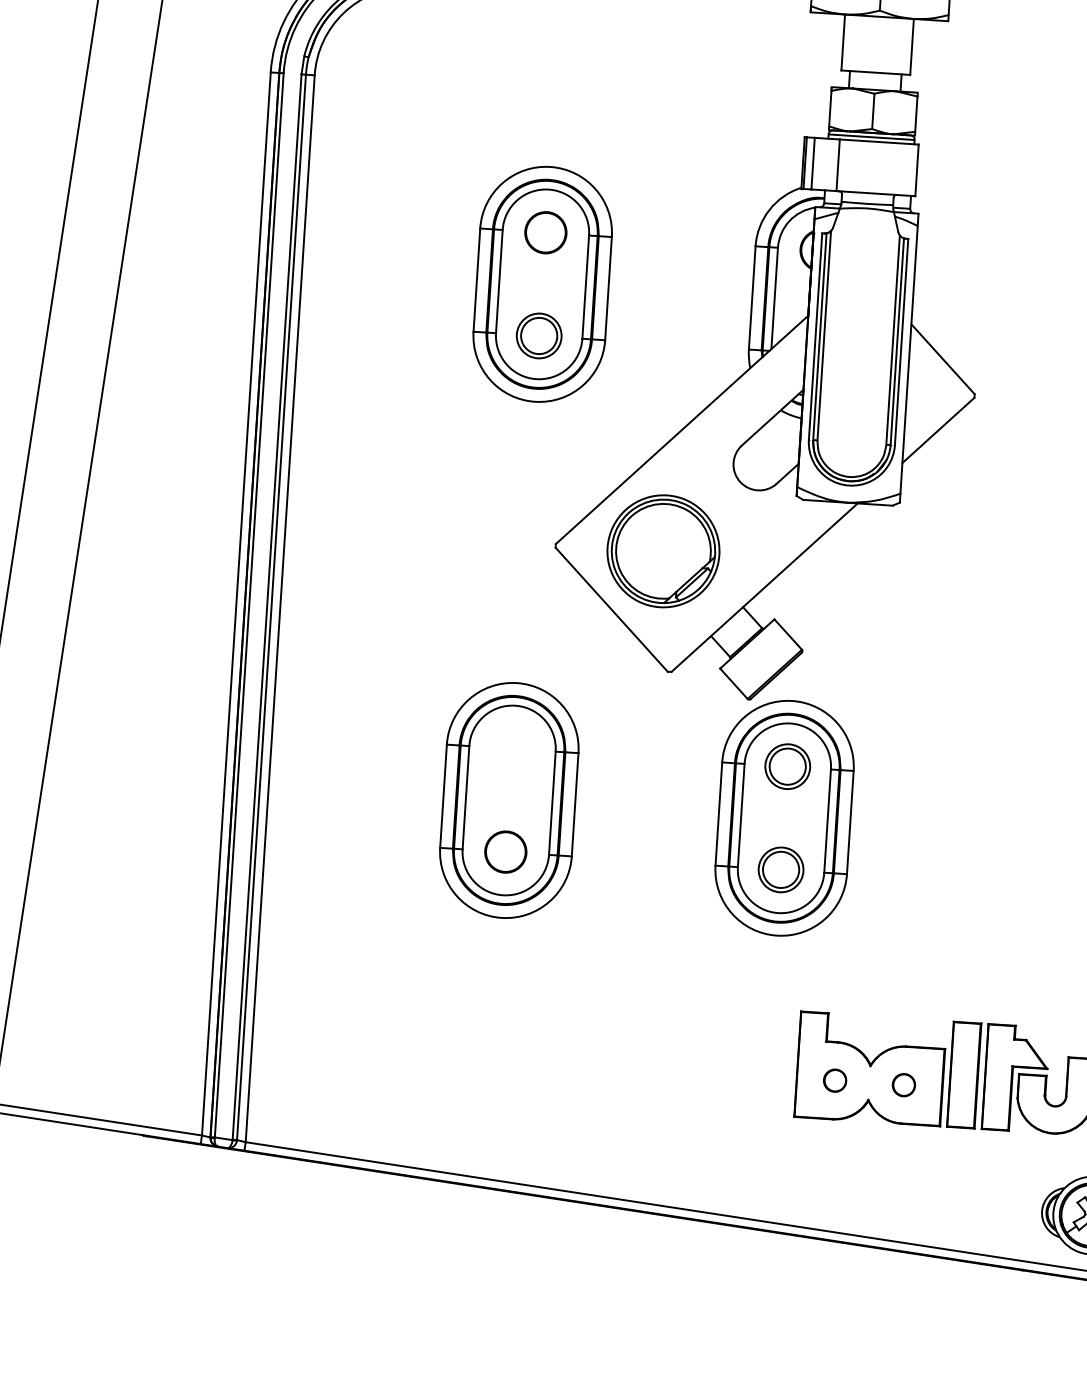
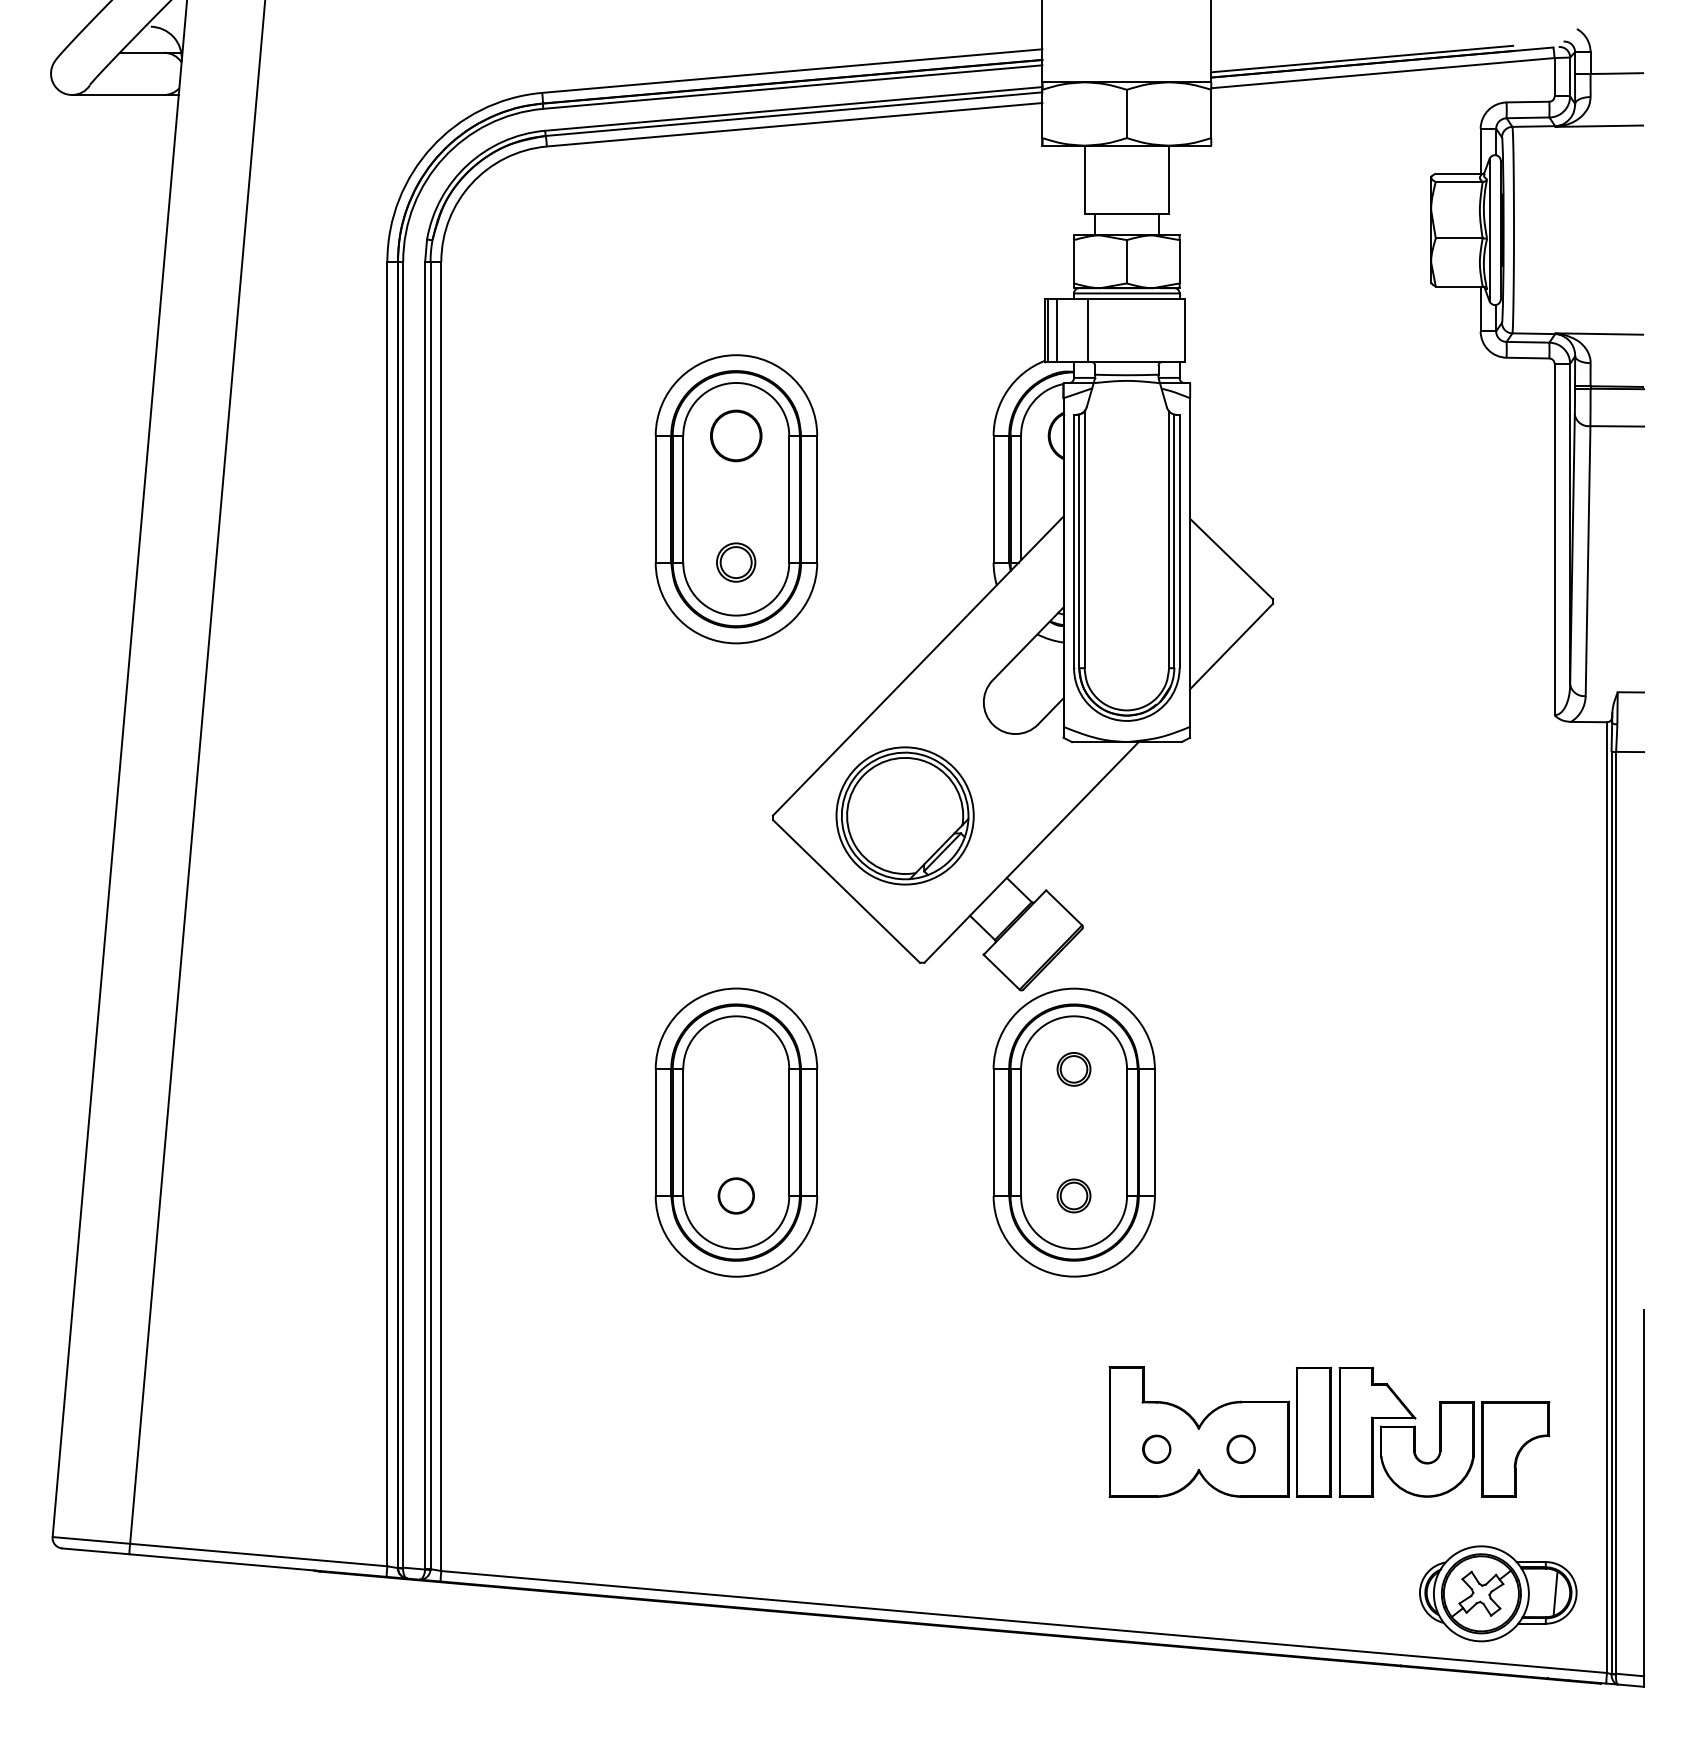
part: (538, 335) -> (735, 562), size x0.7
part: (787, 766) -> (1073, 1069), size x0.6
part: (506, 851) -> (736, 1195), size x0.7
part: (780, 869) -> (1073, 1195), size x0.6

